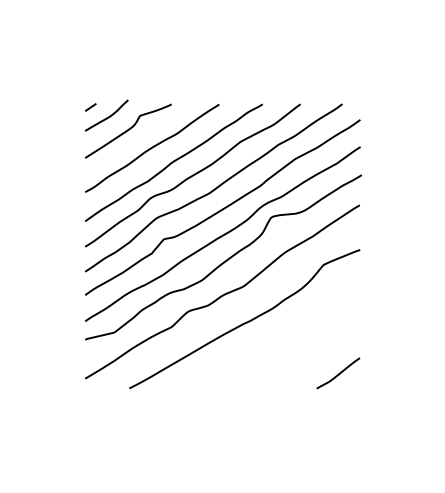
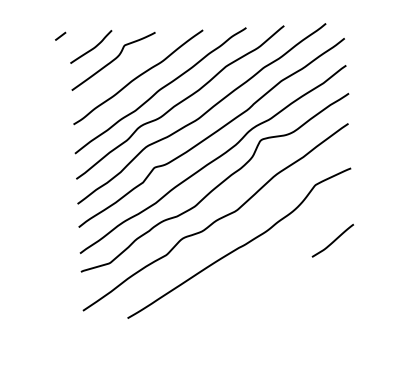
line: (90, 107) -> (60, 36), moved
curve: (338, 373) -> (333, 240), moved

